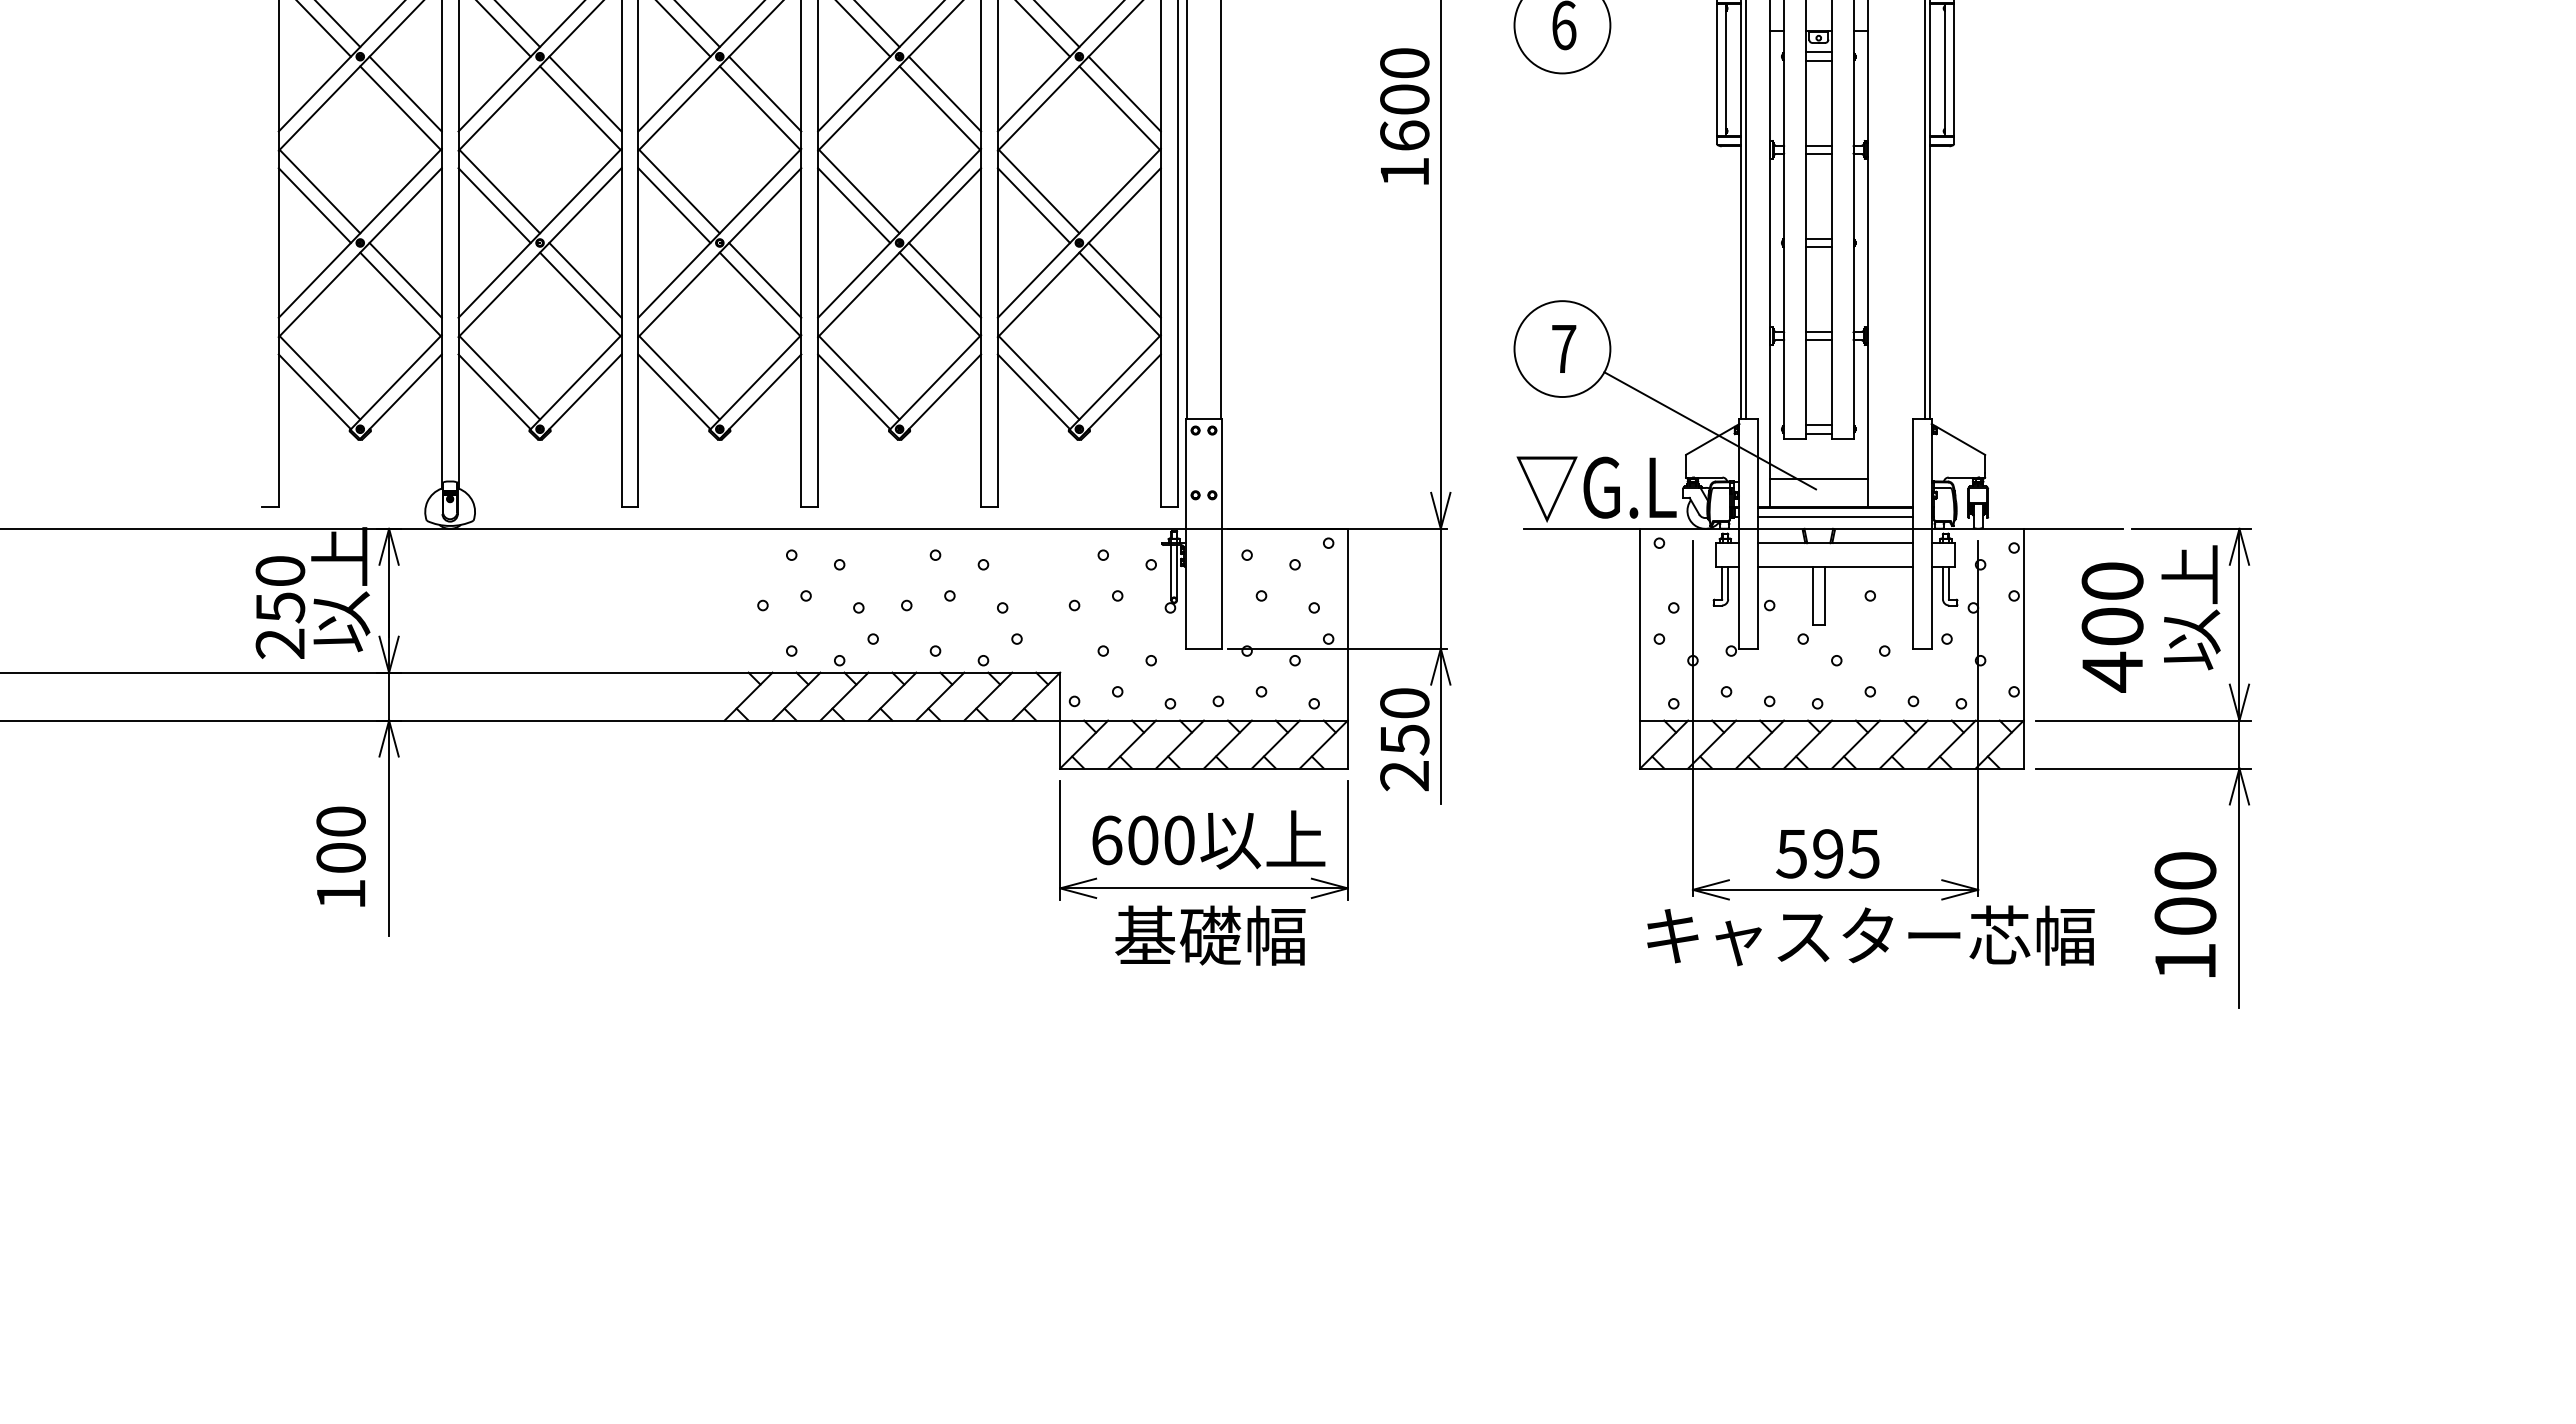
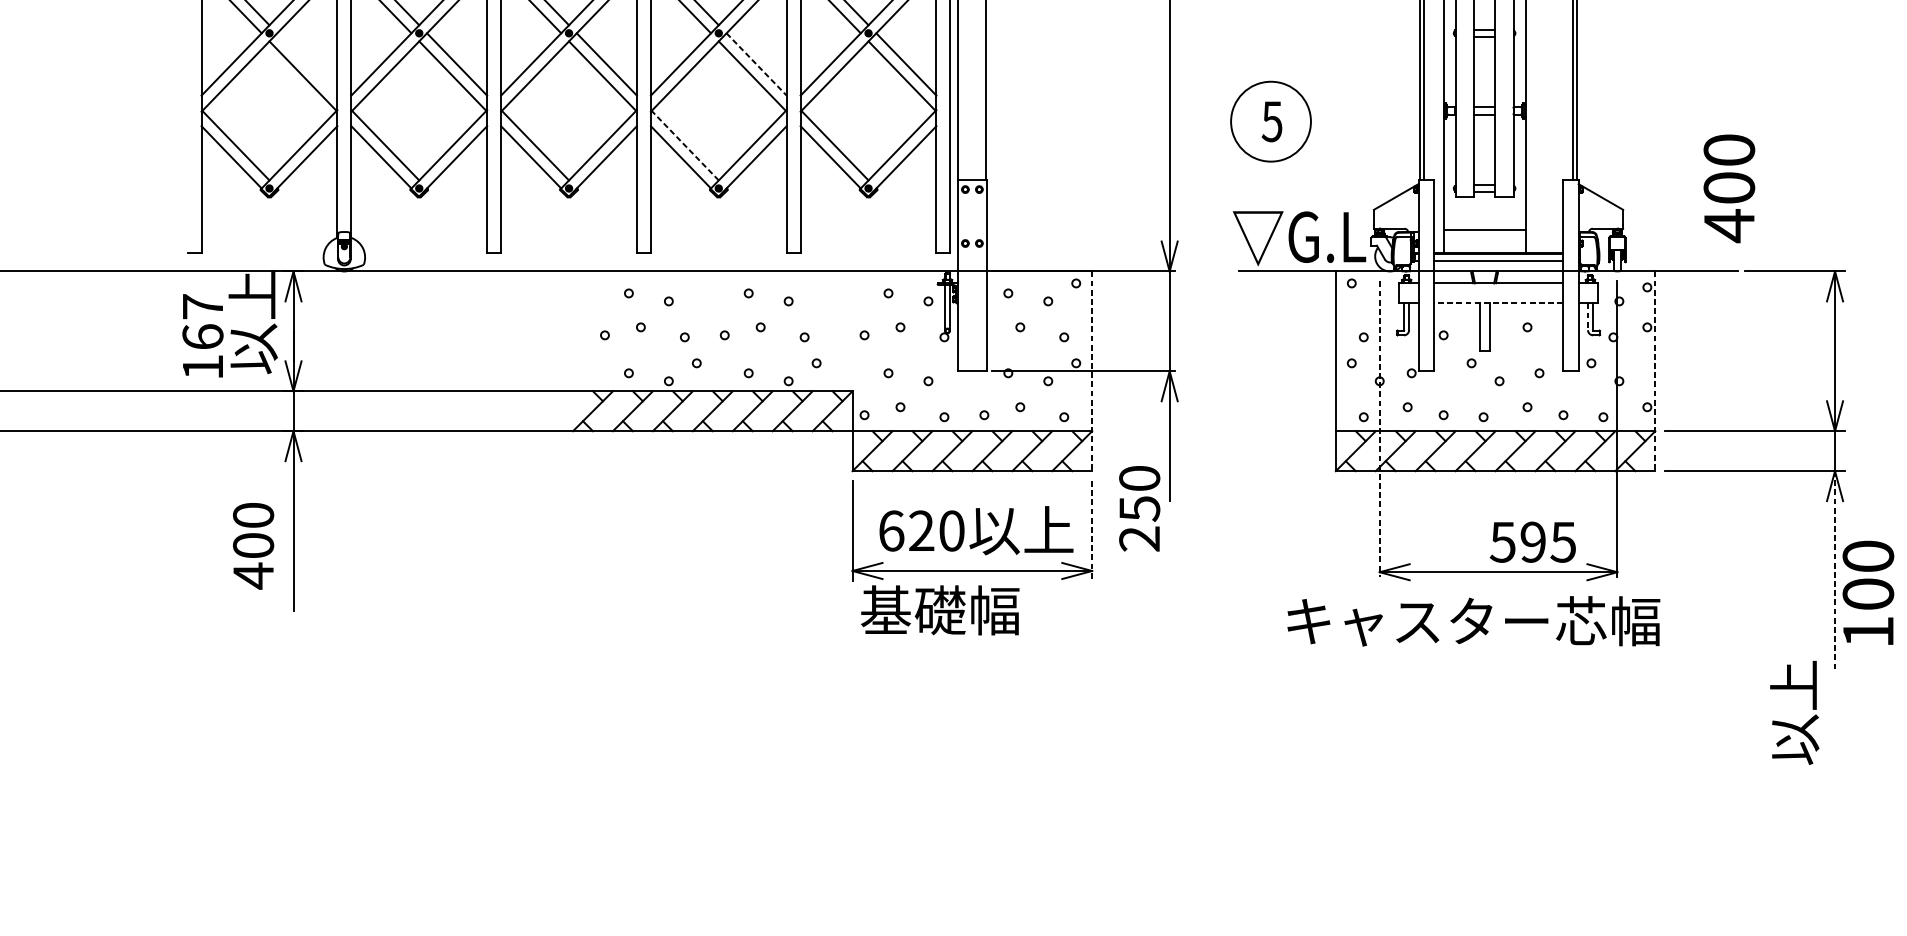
line: (405, 279) -> (307, 63), removed
line: (945, 280) -> (757, 64), solid -> dashed
text: (1563, 349) -> (1271, 122), 7 -> 5
line: (859, 377) -> (685, 145), solid -> dashed
line: (1710, 430) -> (1394, 189), removed
line: (1835, 567) -> (1498, 303), solid -> dashed
line: (1942, 583) -> (1587, 317), solid -> dashed
text: (280, 607) -> (203, 336), 250 -> 167
text: (2190, 607) -> (1794, 712), moved
text: (2112, 627) -> (1729, 188), moved
line: (1347, 648) -> (1091, 371), solid -> dashed
line: (2023, 648) -> (1655, 371), solid -> dashed
line: (1692, 718) -> (1379, 429), solid -> dashed
text: (1404, 739) -> (1139, 508), moved
text: (1143, 840) -> (921, 531), 600 -> 620
line: (1347, 840) -> (1091, 531), solid -> dashed
text: (1827, 853) -> (1532, 541), moved
line: (2239, 888) -> (1835, 571), solid -> dashed
text: (341, 894) -> (253, 576), 100 -> 400
text: (2185, 914) -> (1868, 592), moved
text: (1210, 935) -> (940, 610), moved
text: (1870, 935) -> (1473, 621), moved

